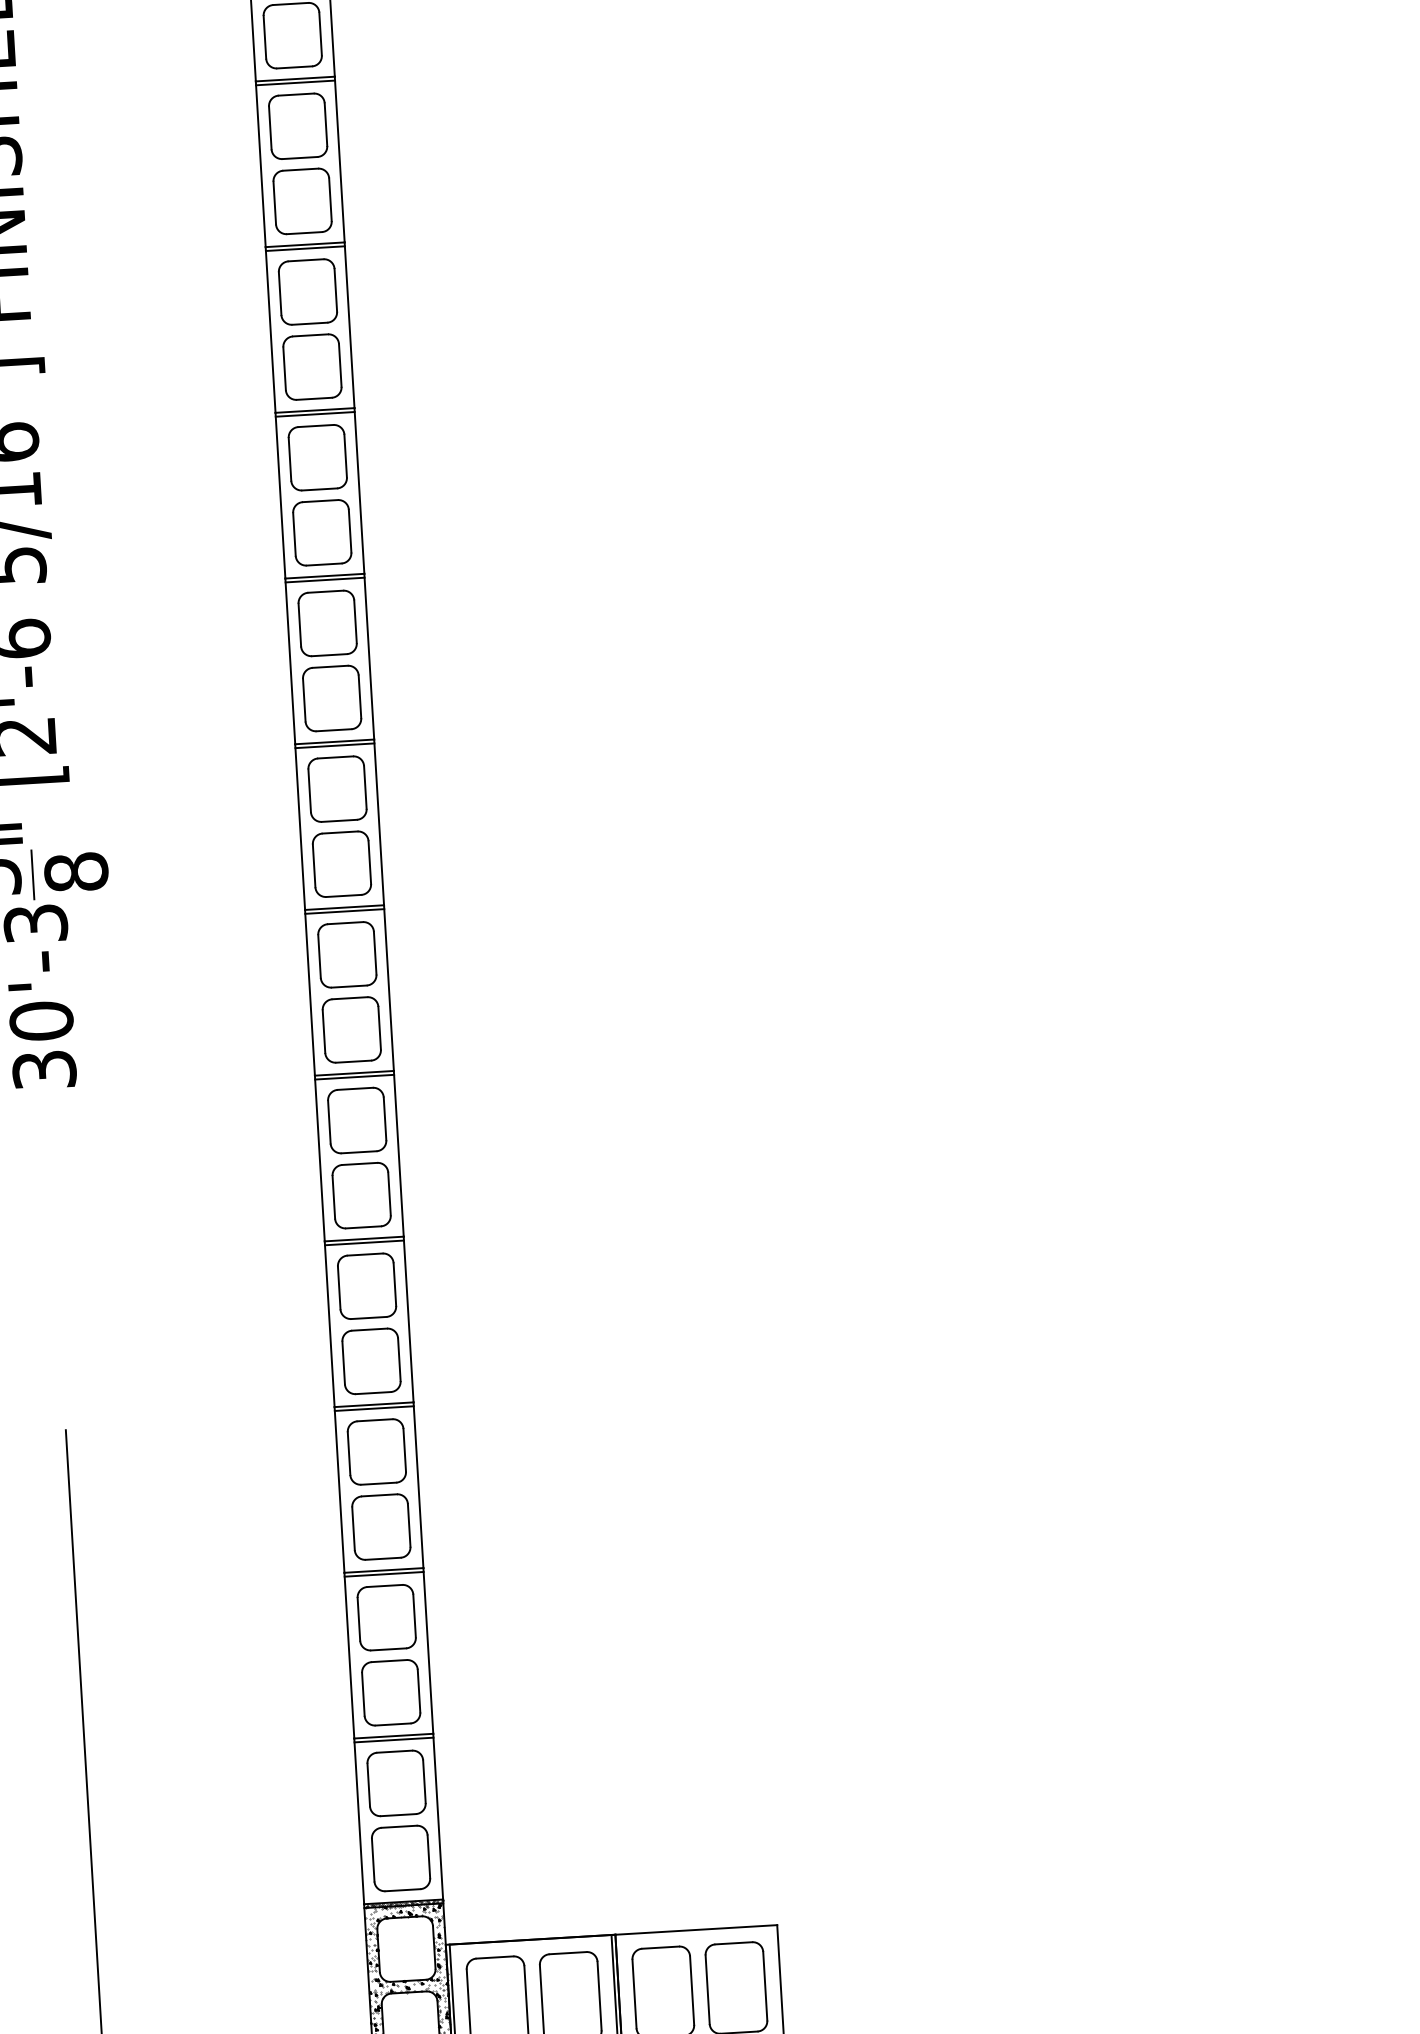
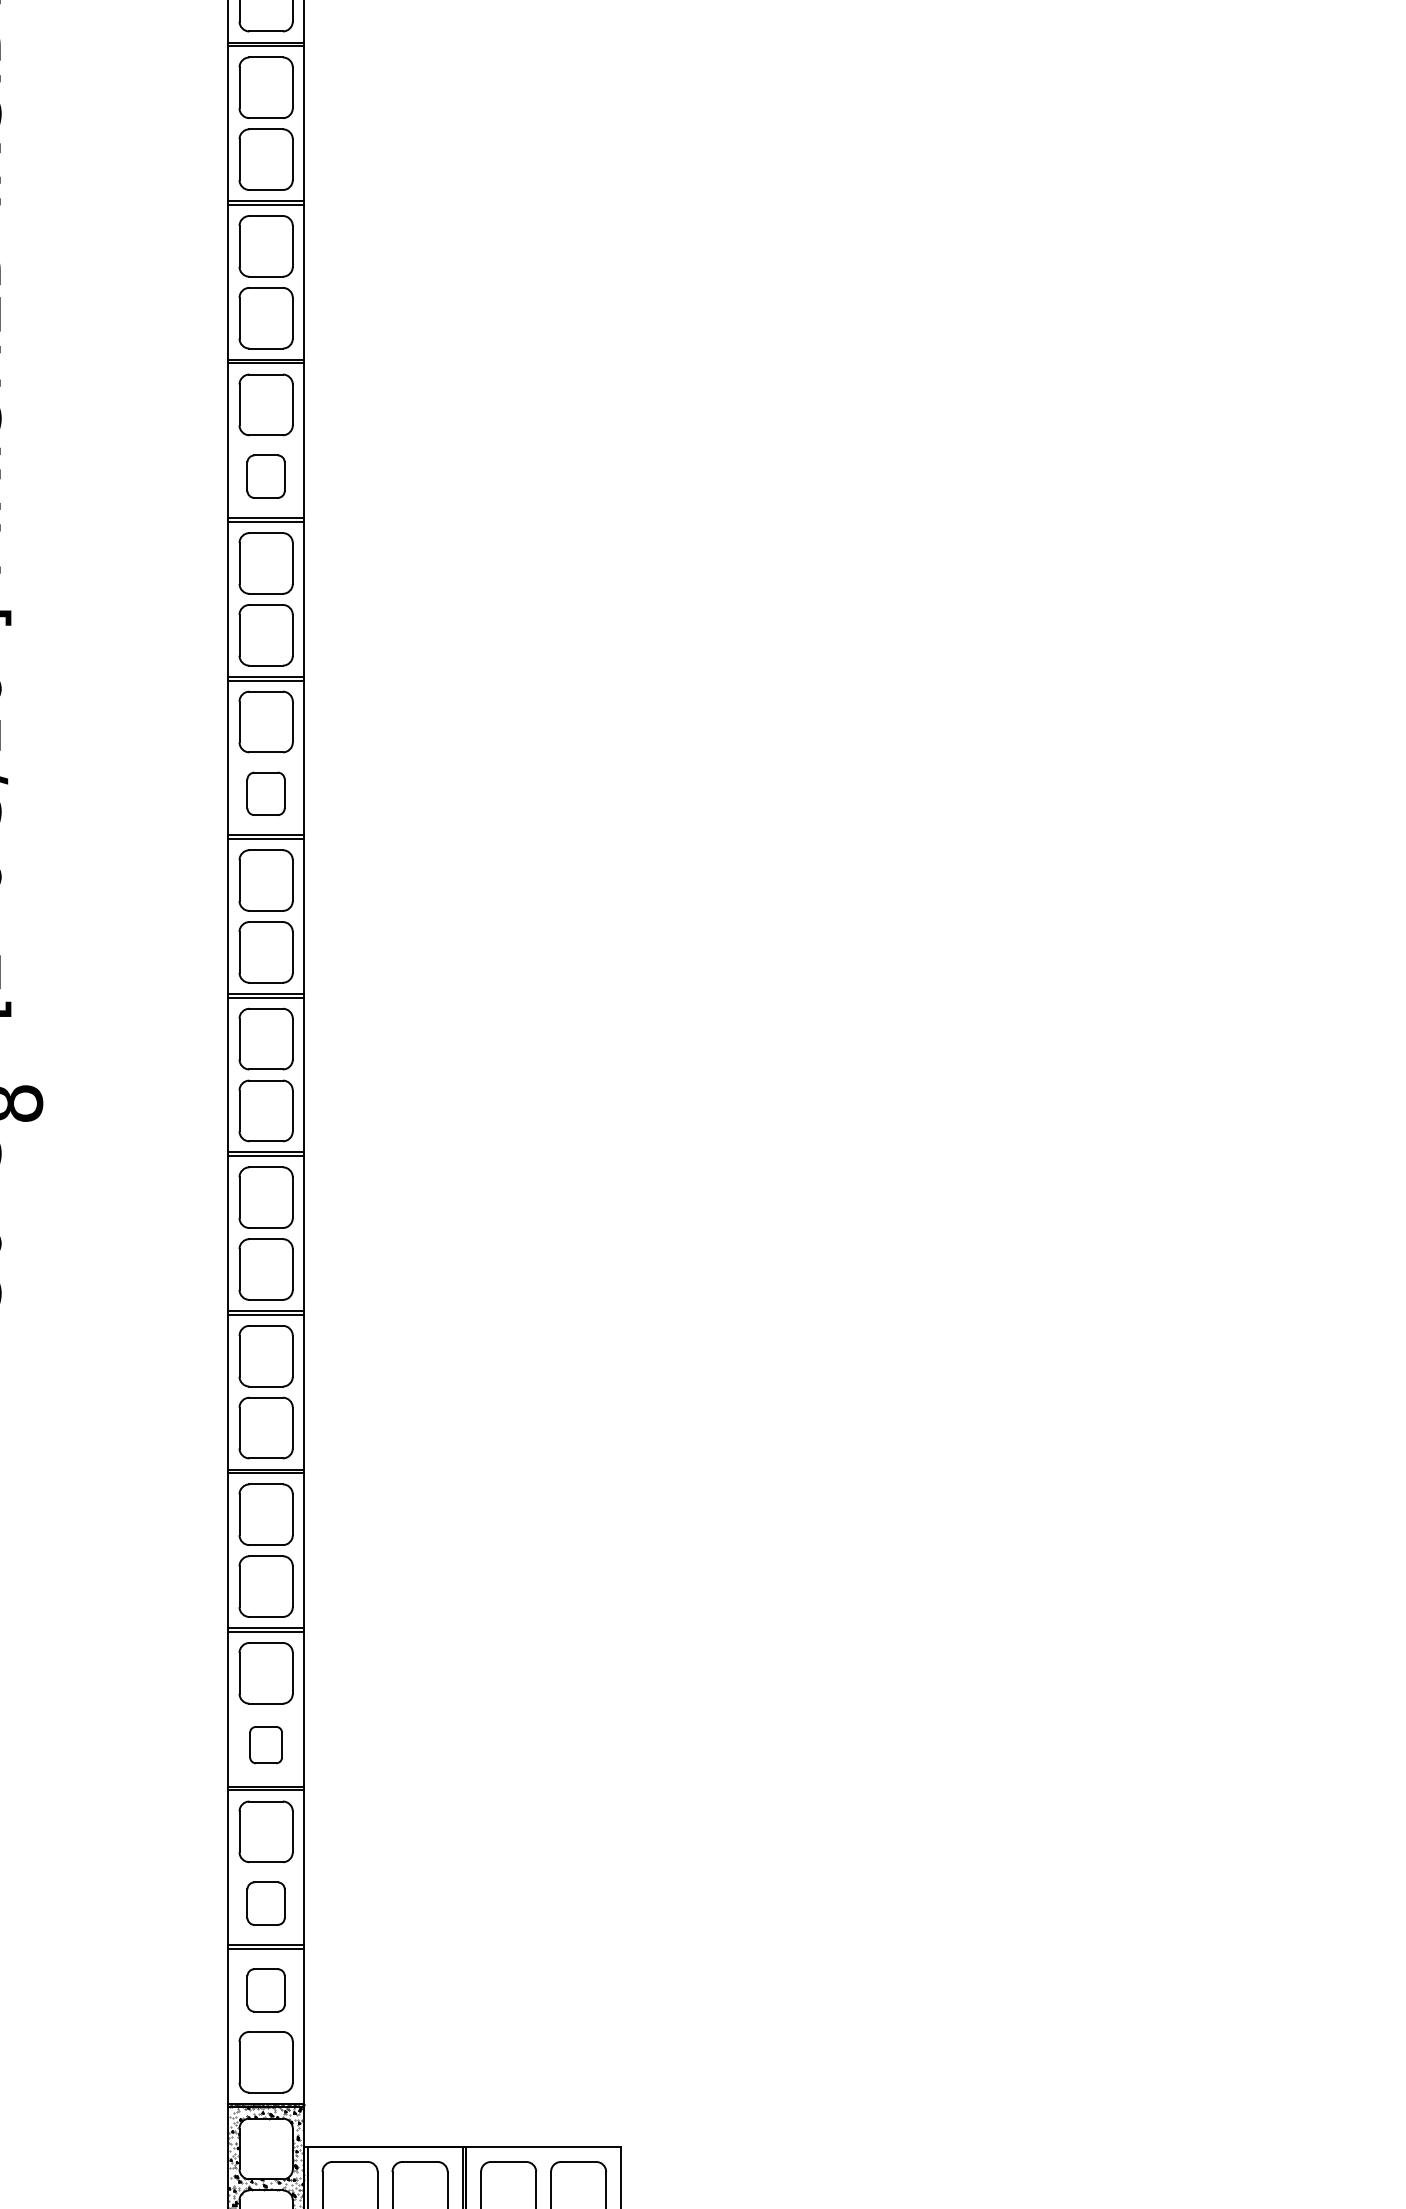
part: (301, 201) -> (265, 476), size x0.7
part: (321, 532) -> (265, 793), size x0.7
part: (380, 1526) -> (265, 1744), size x0.6
part: (390, 1692) -> (265, 1903), size x0.7
part: (395, 1783) -> (265, 1990), size x0.7

